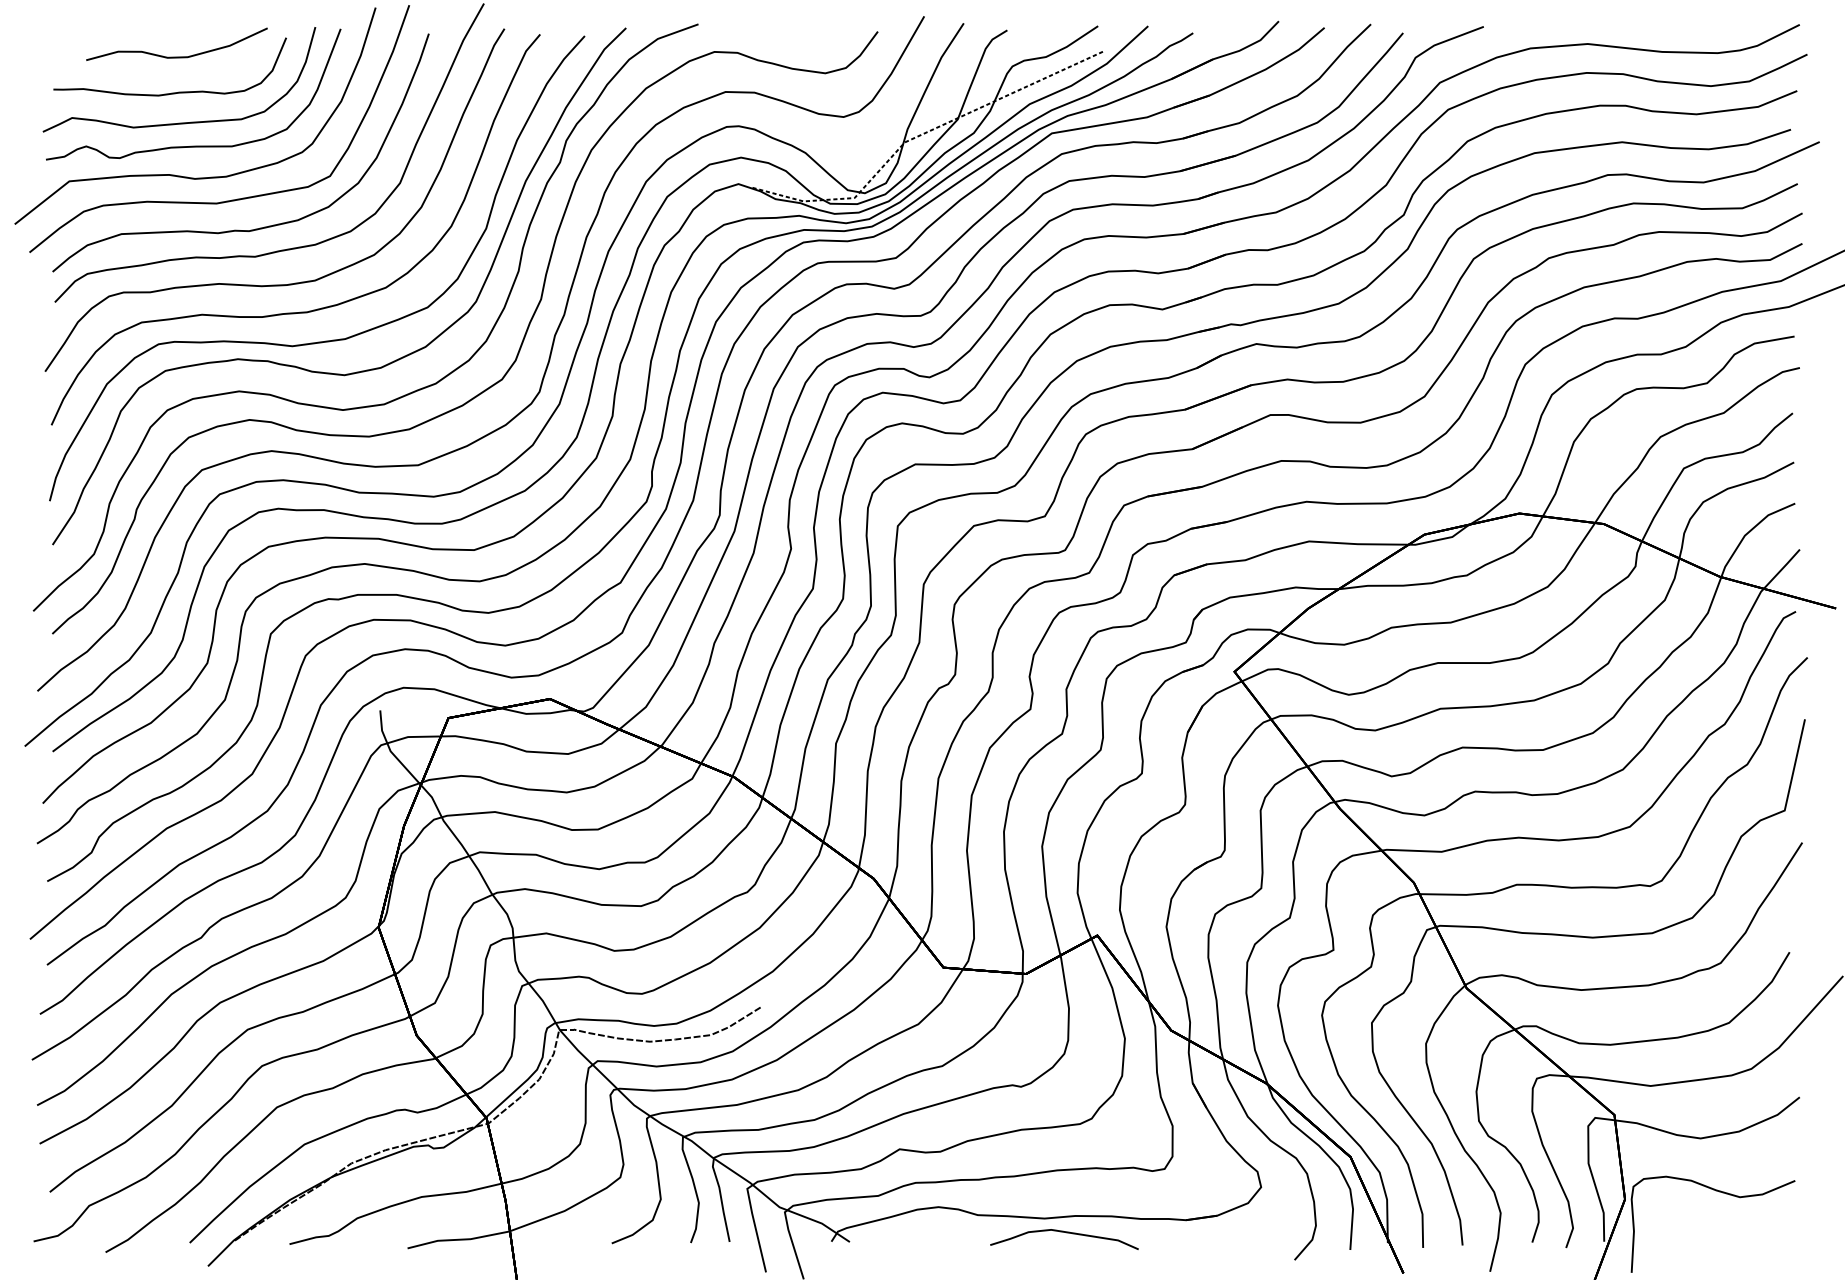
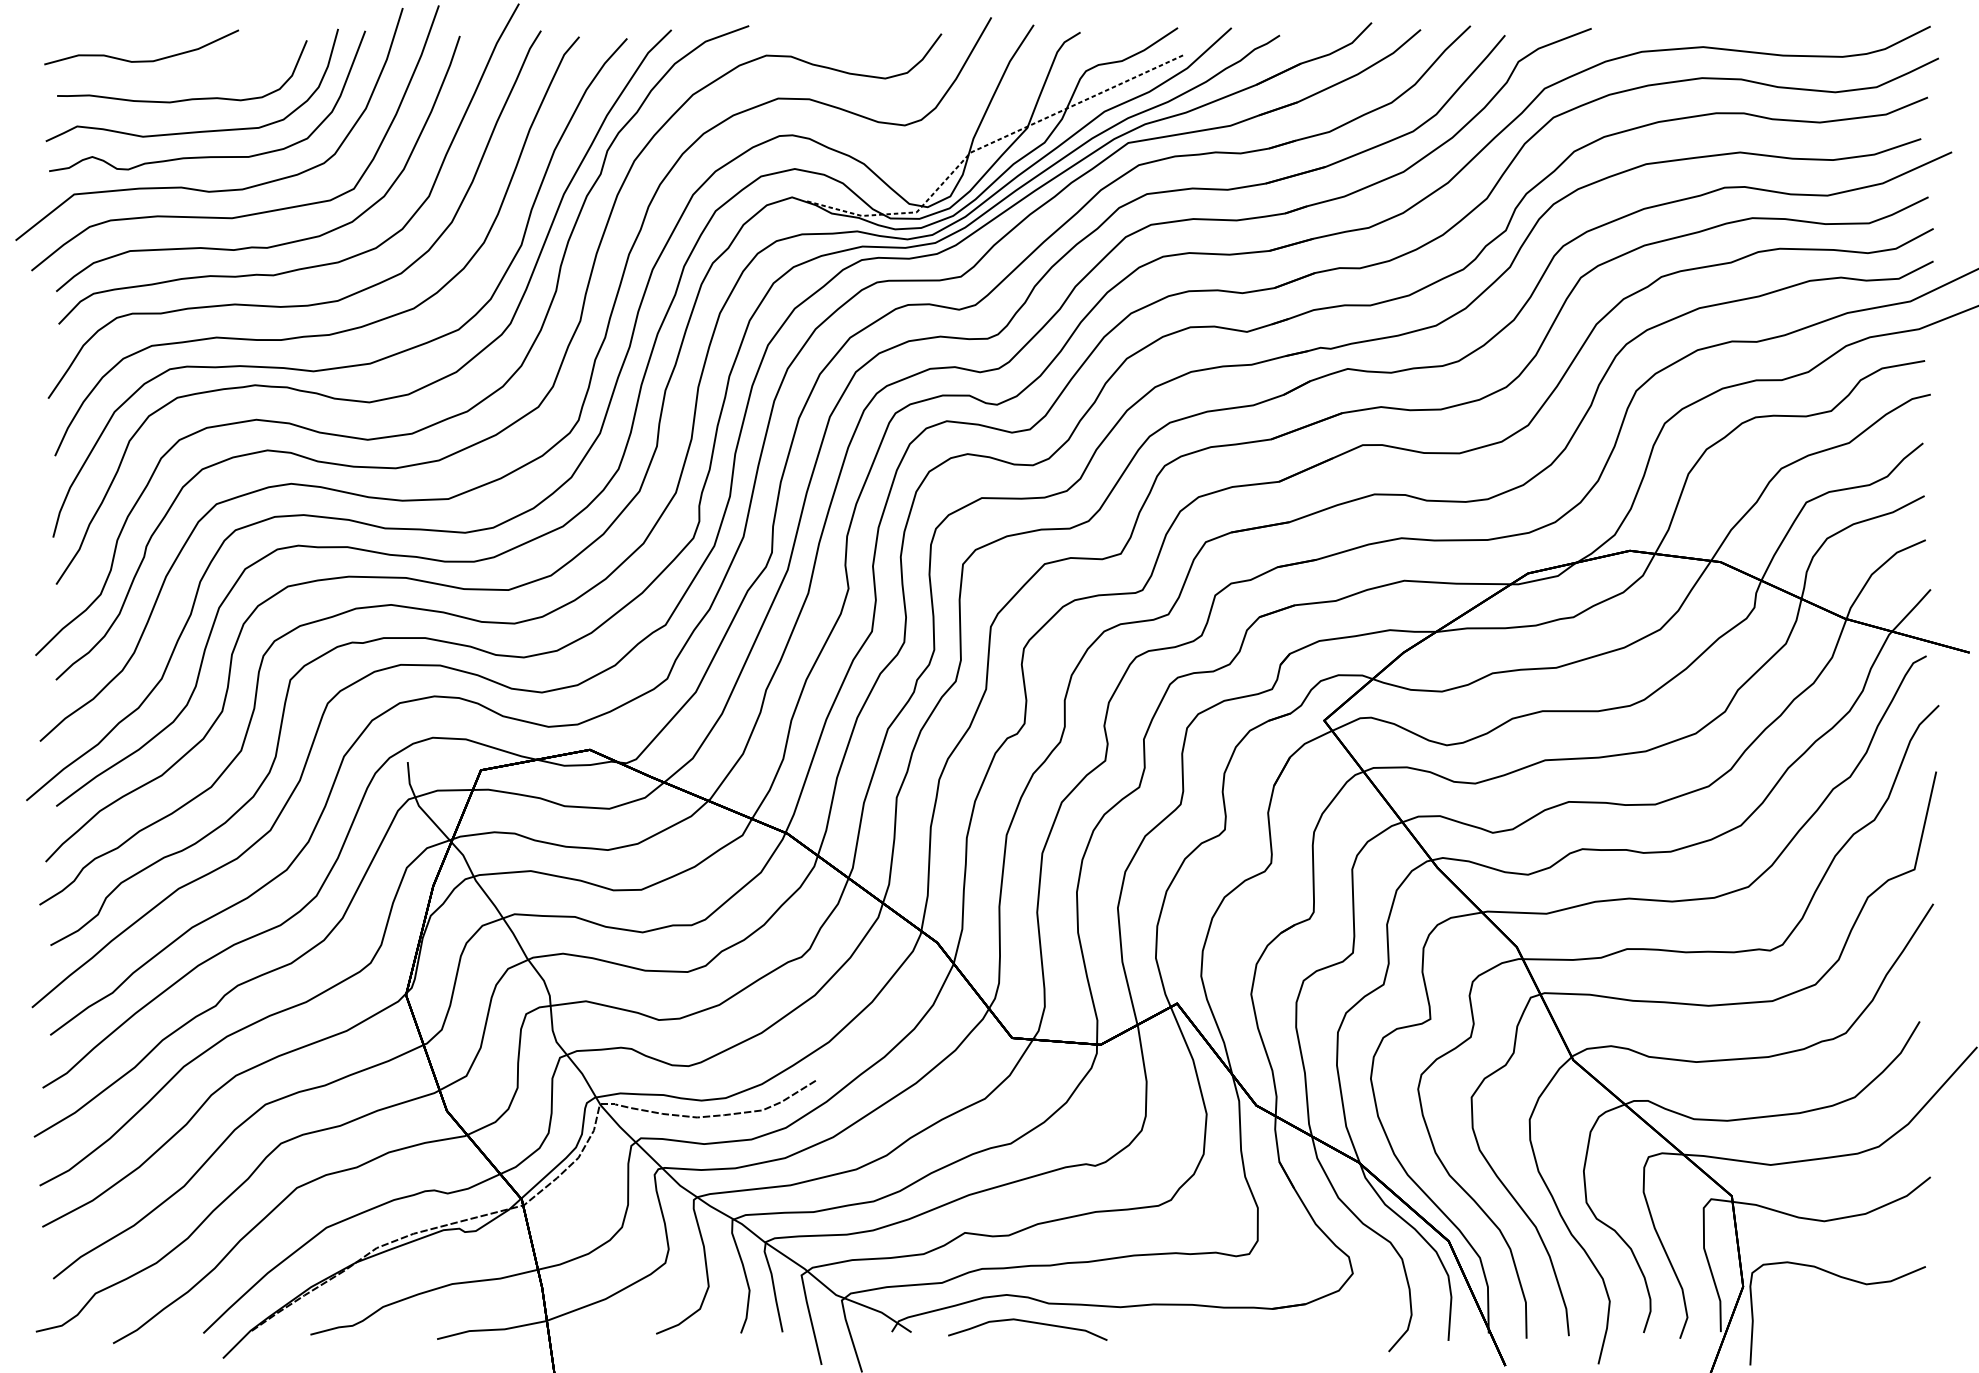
curve: (176, 56) -> (141, 60), moved
curve: (1064, 1232) -> (1027, 1322), moved

